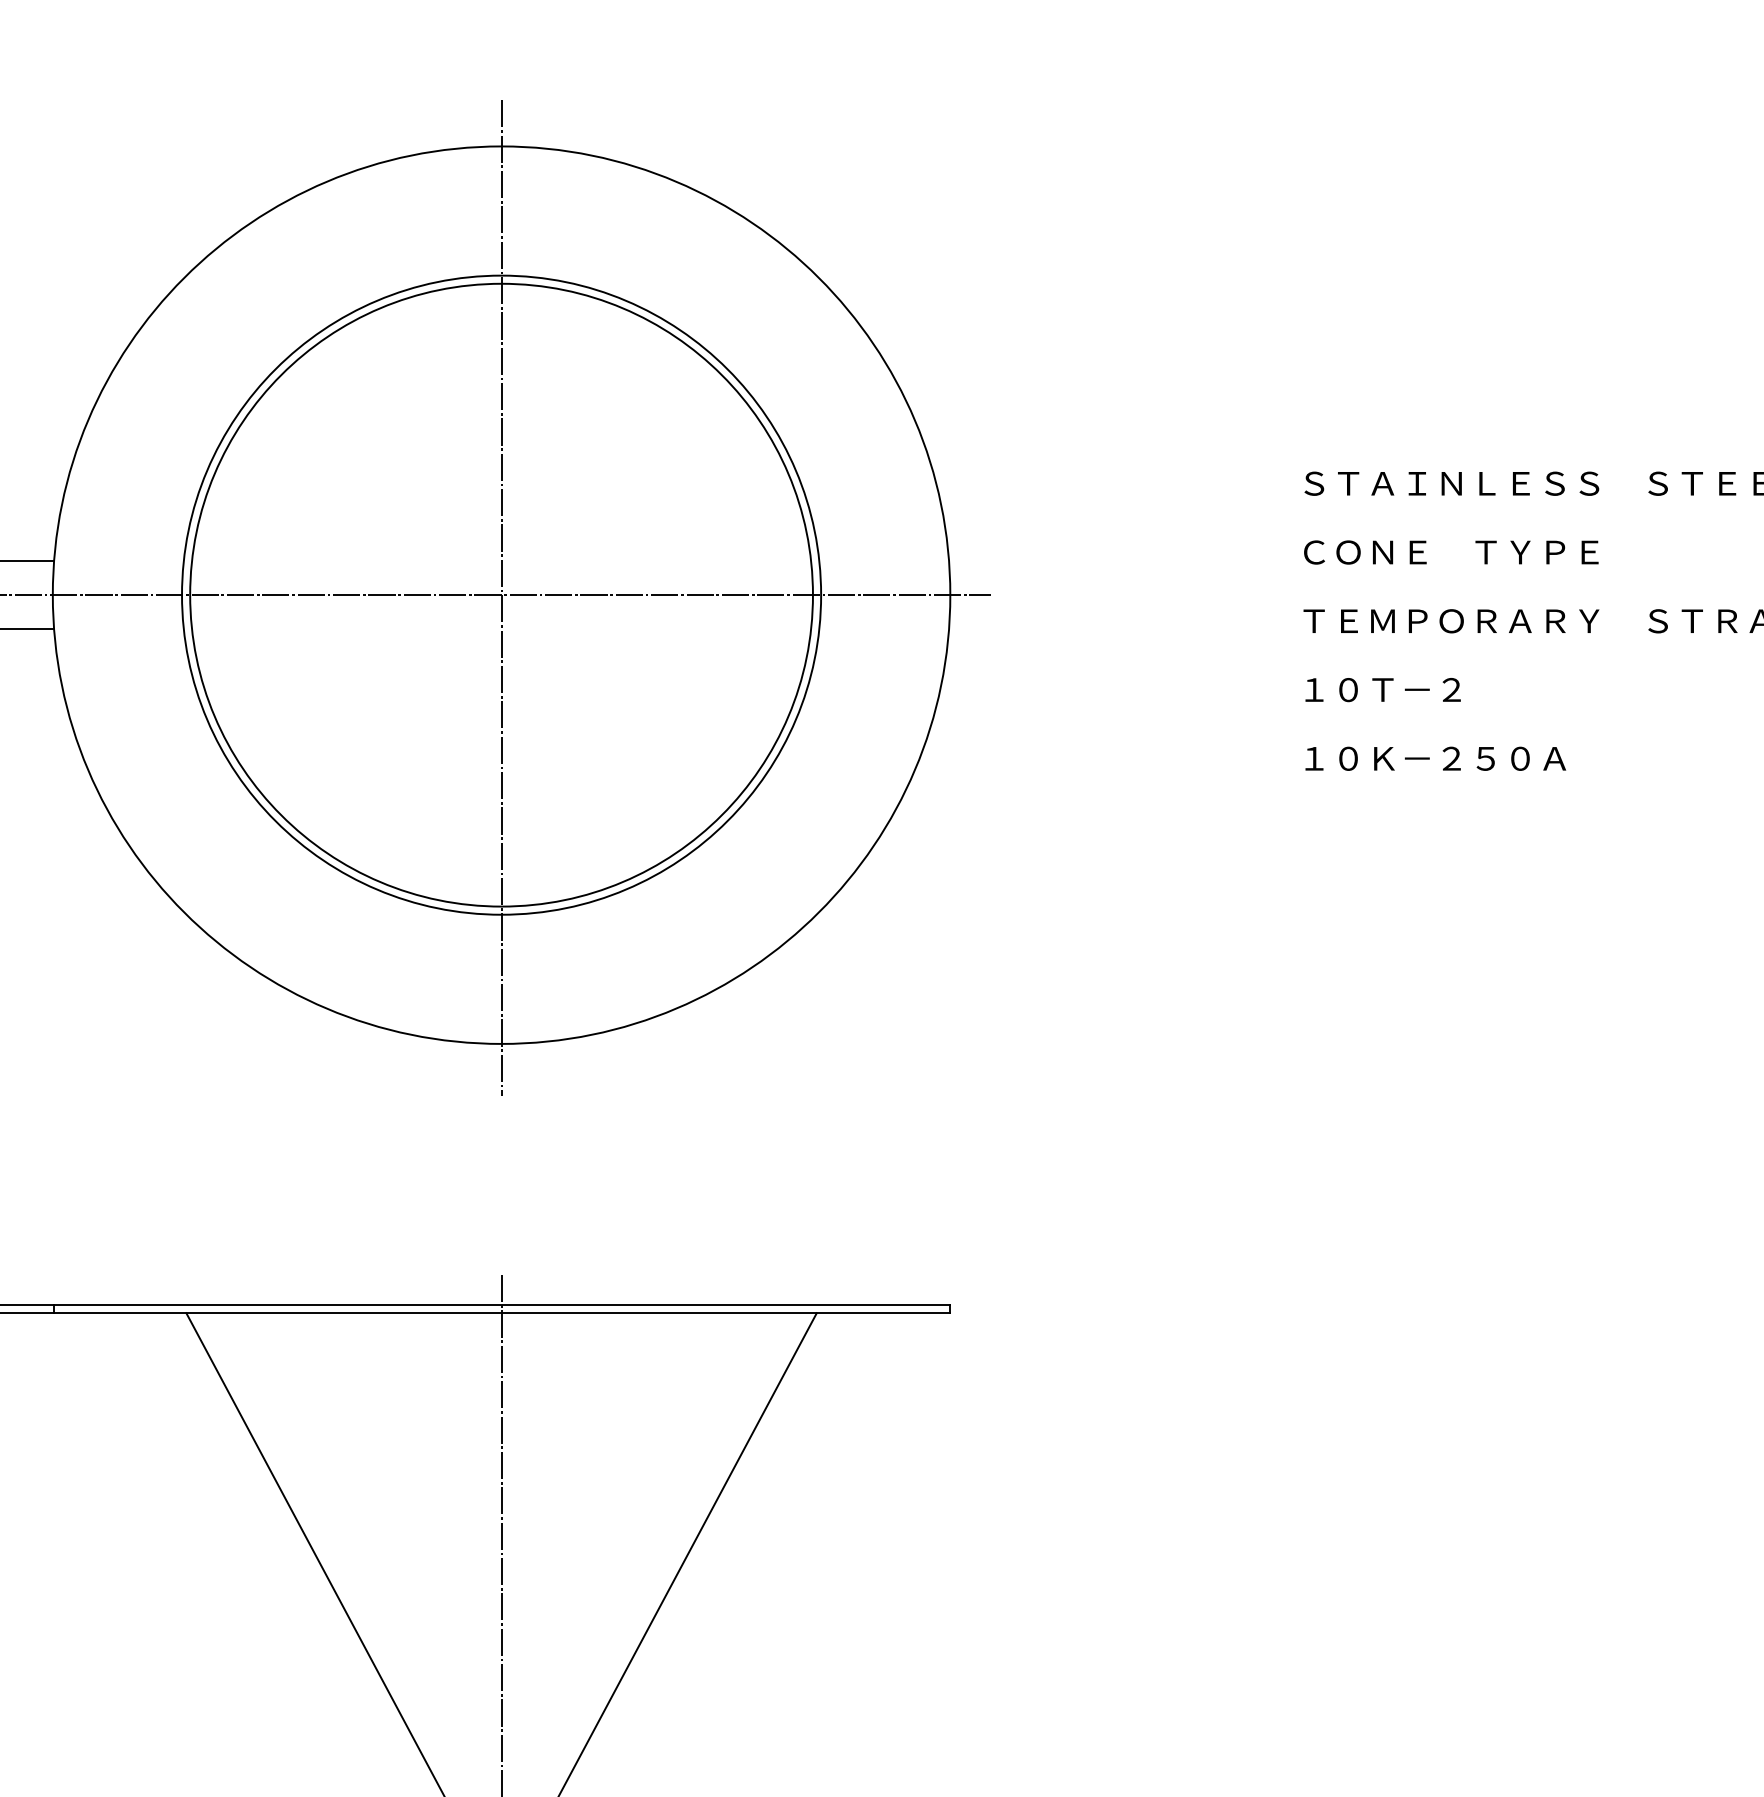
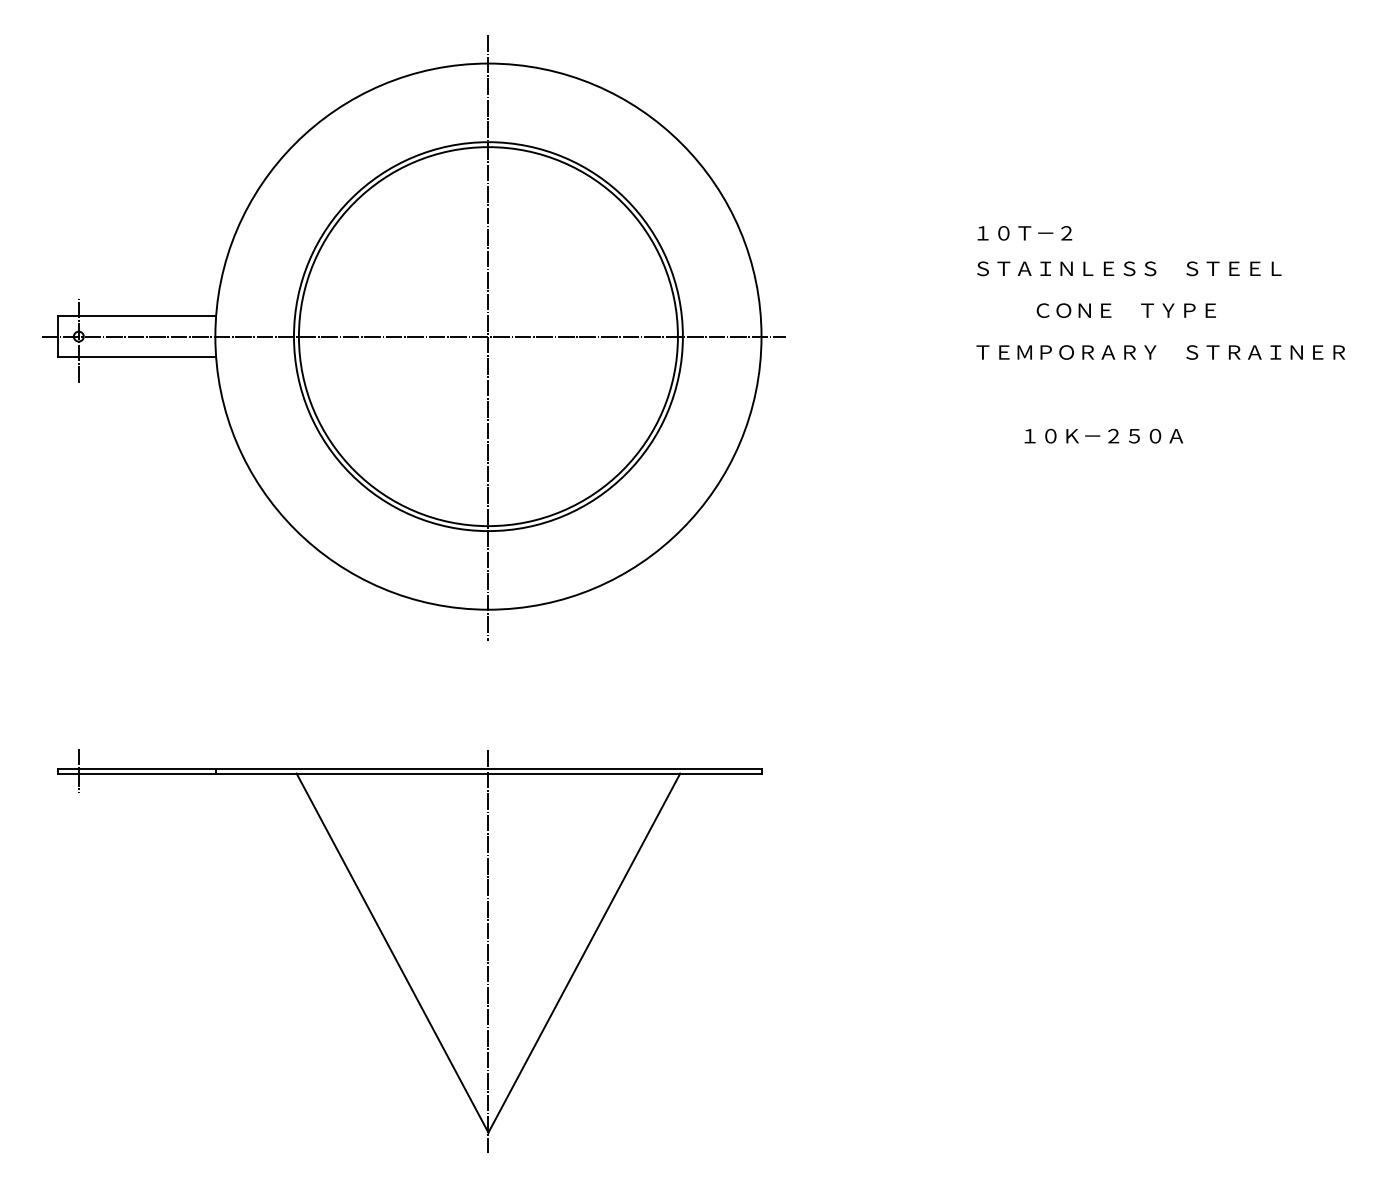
text: (1449, 552) -> (1125, 310), moved
text: (1382, 690) -> (1024, 233), moved
text: (1435, 757) -> (1103, 435), moved

